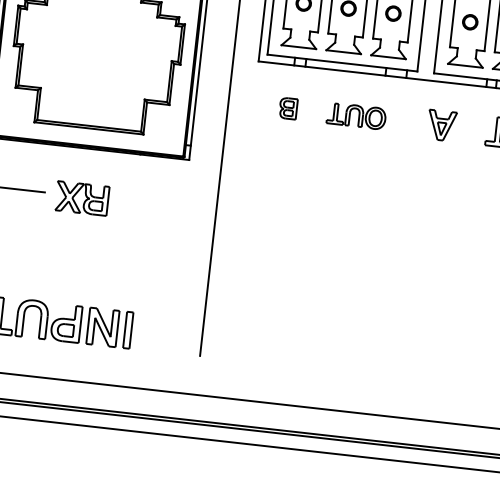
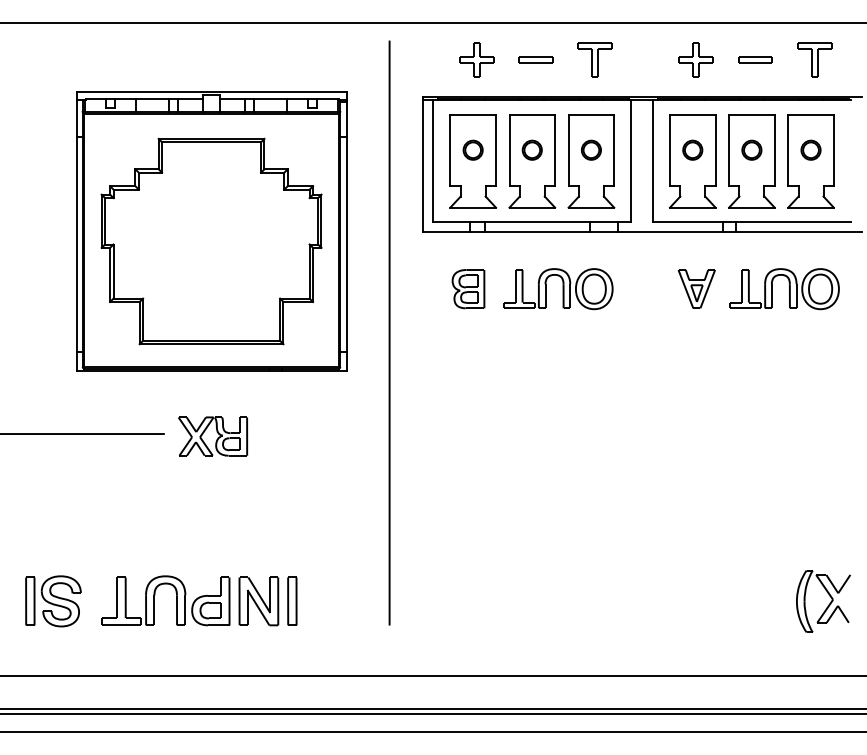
part: (288, 108) -> (468, 289), size x1.43
part: (356, 116) -> (558, 289), size x1.43
part: (441, 125) -> (696, 288), moved

